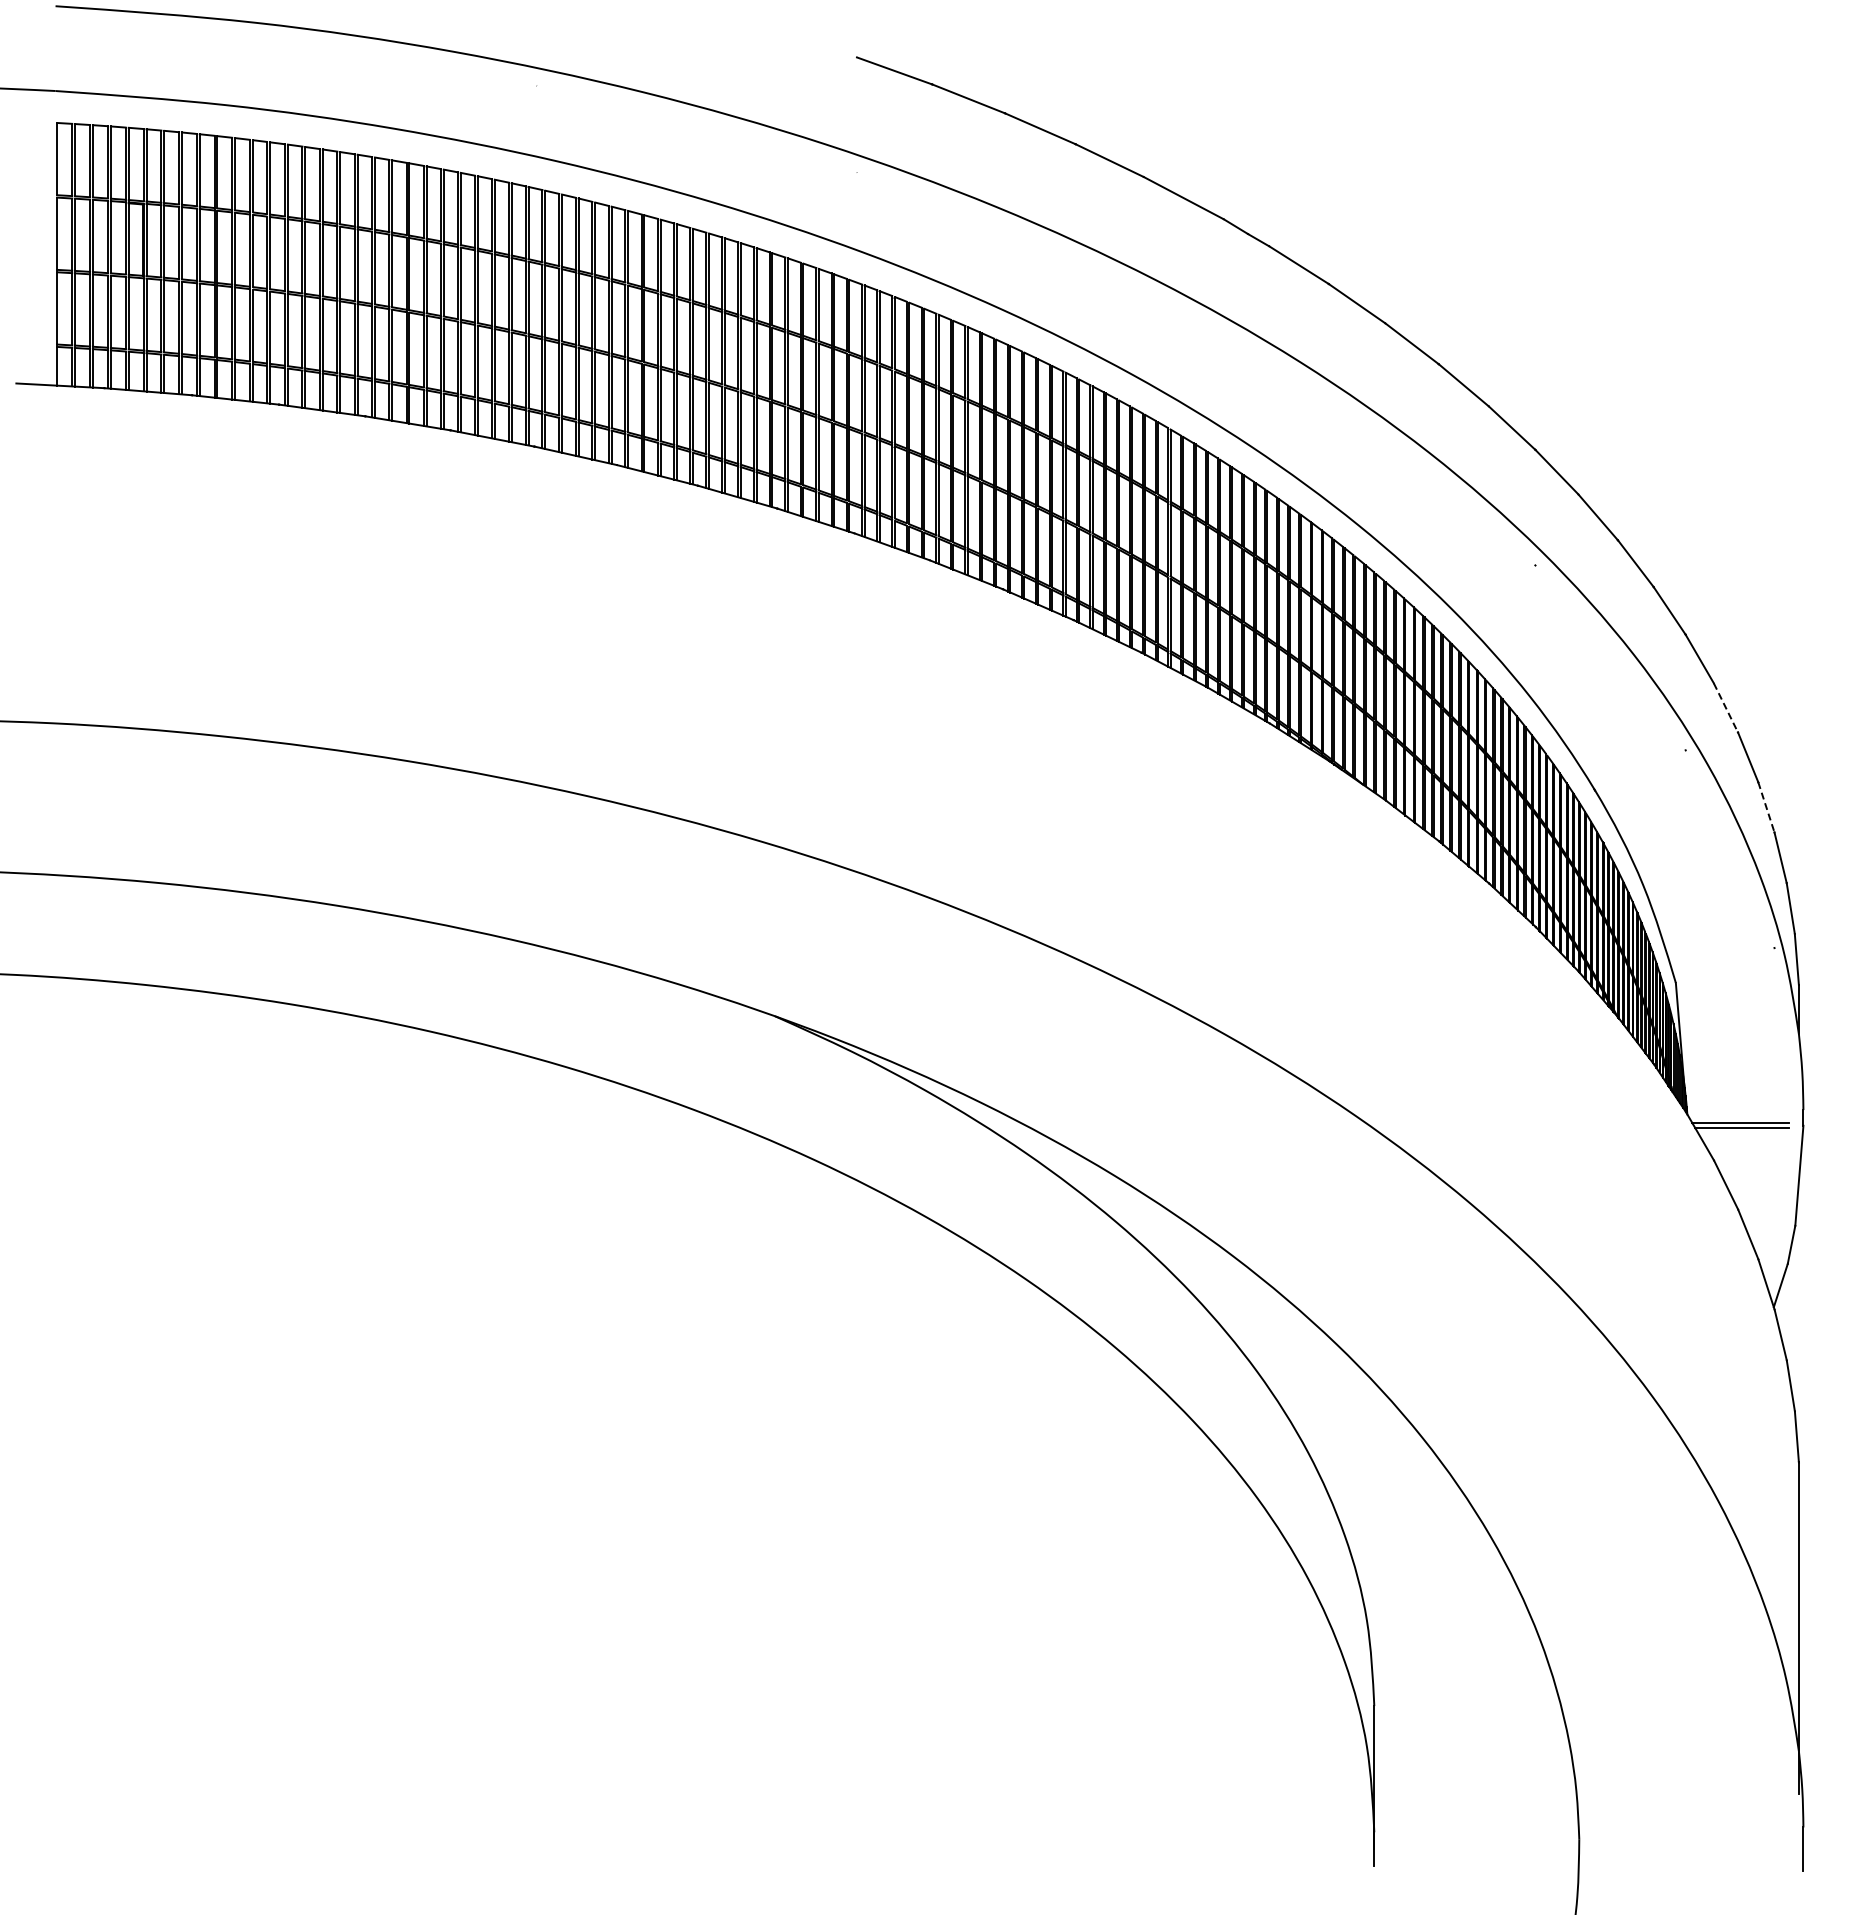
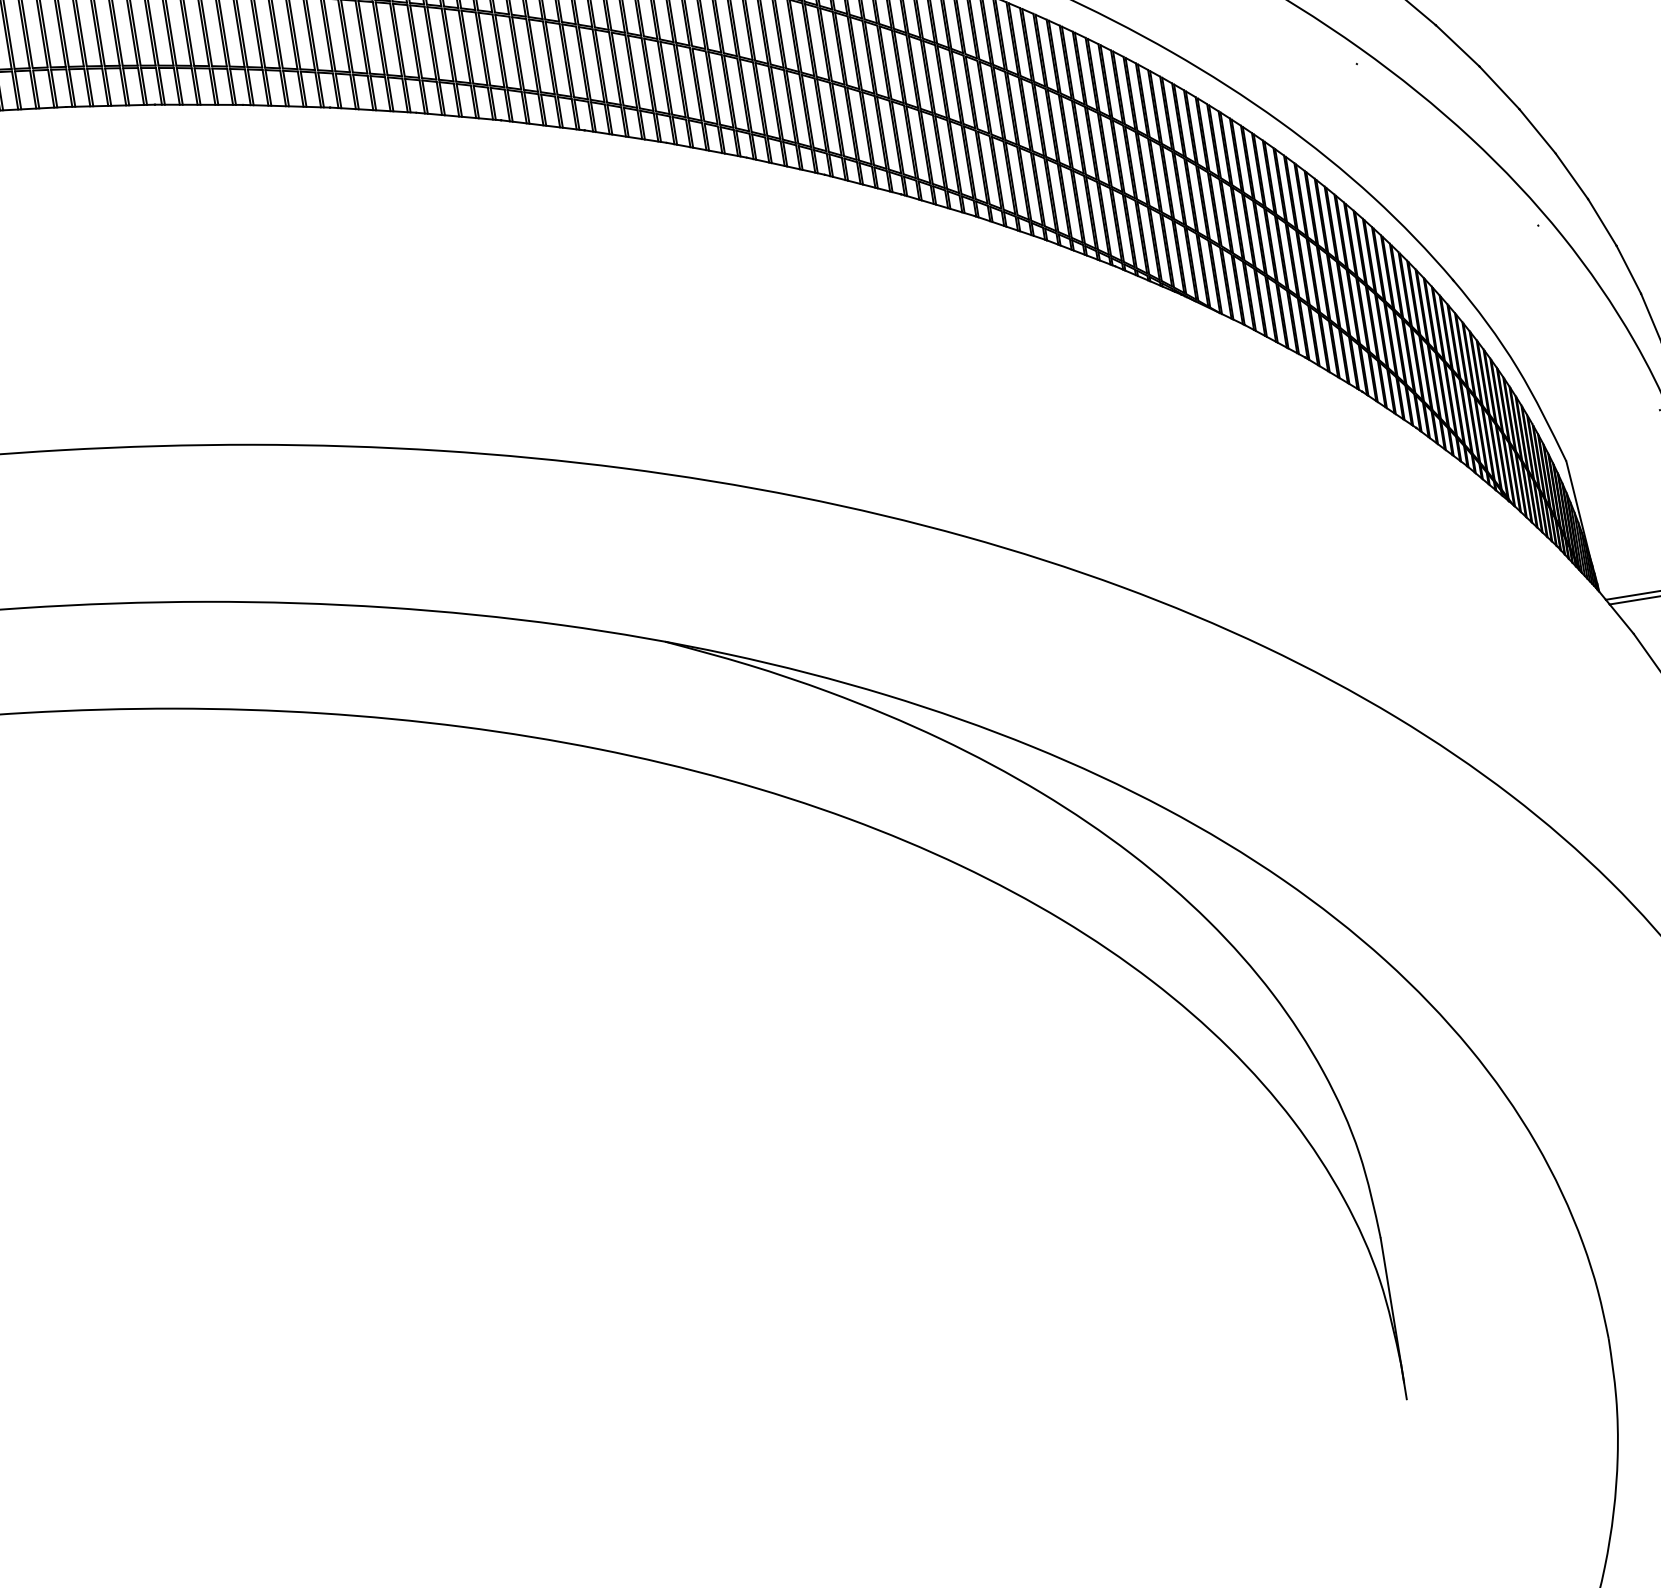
line: (1726, 708) -> (1572, 176), dashed -> solid
line: (1766, 807) -> (1628, 269), dashed -> solid

